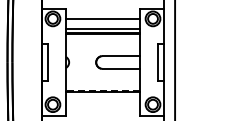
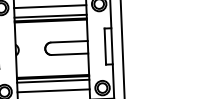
line: (102, 90) -> (52, 76), dashed -> solid
line: (102, 95) -> (52, 81), added
line: (102, 105) -> (53, 90), added

